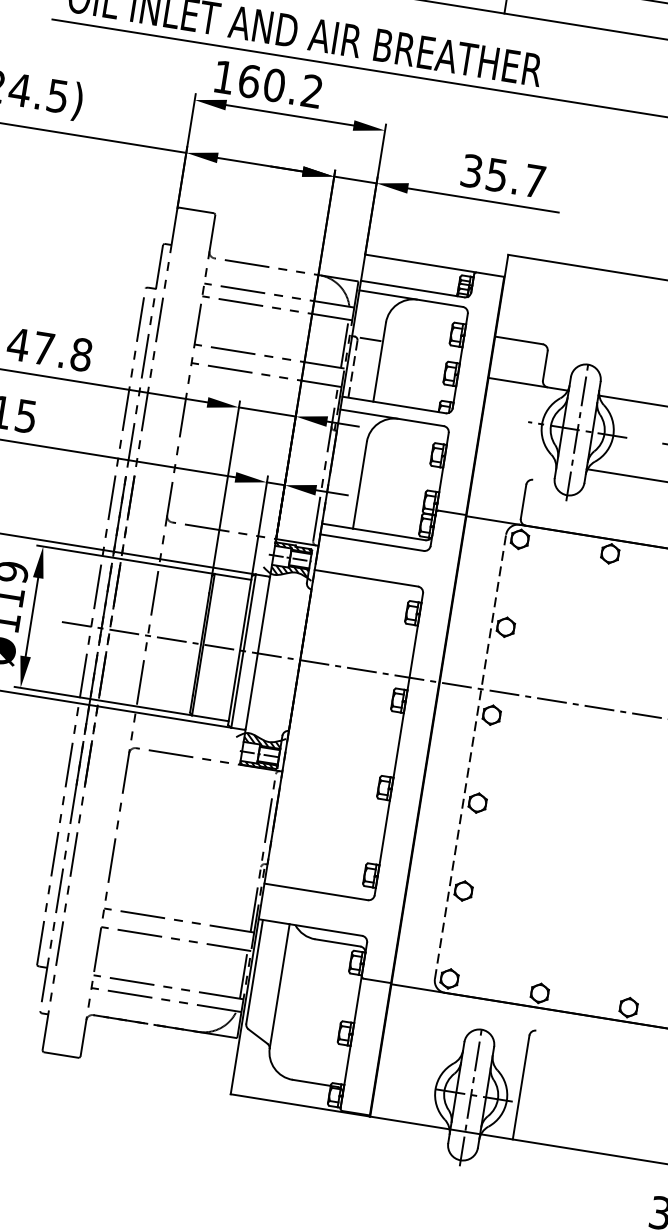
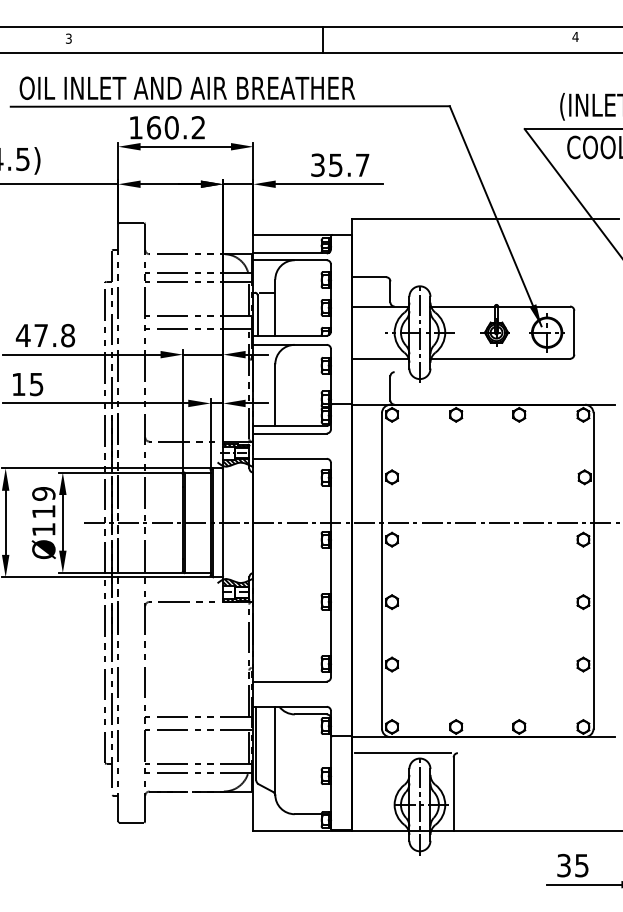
line: (352, 370) -> (257, 316), dashed -> solid
line: (516, 457) -> (380, 358), added
line: (469, 756) -> (381, 570), dashed -> solid
line: (459, 1018) -> (403, 753), added

